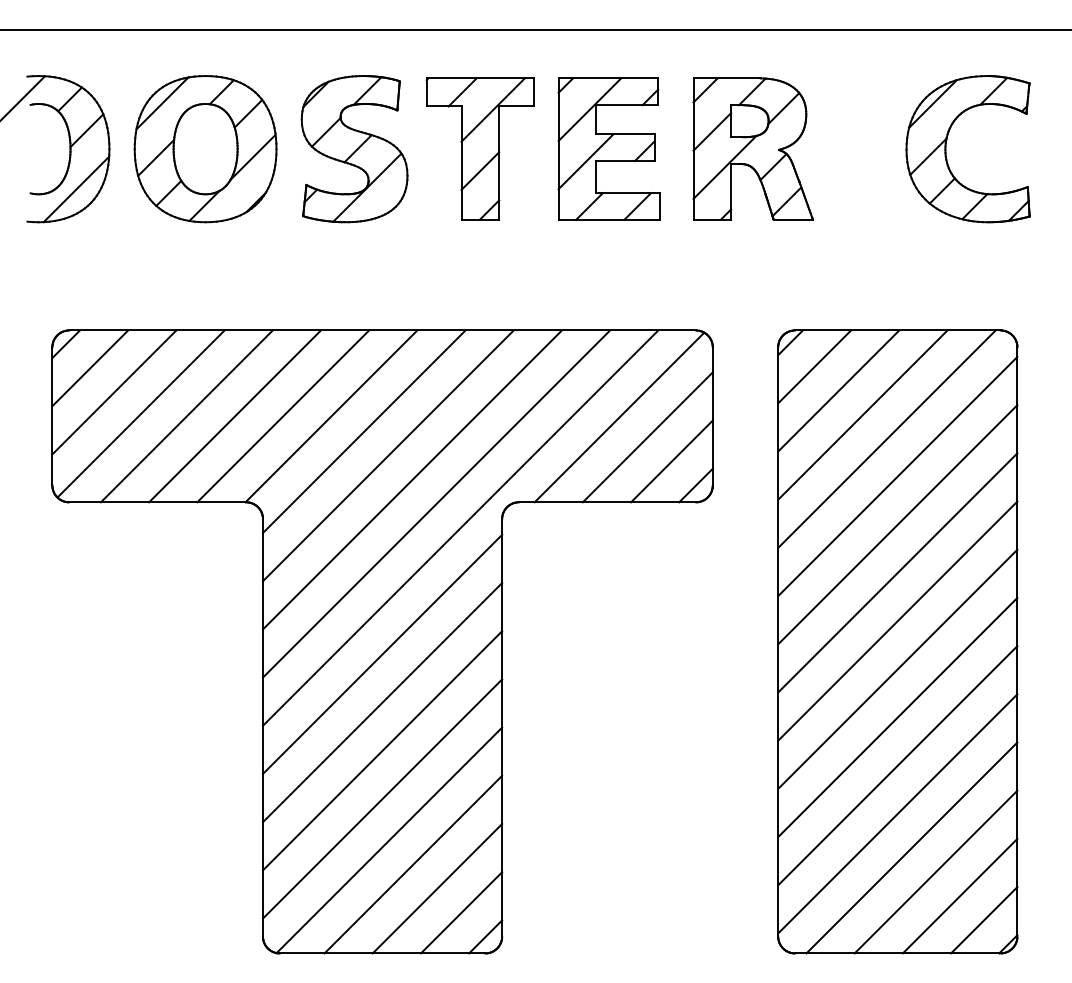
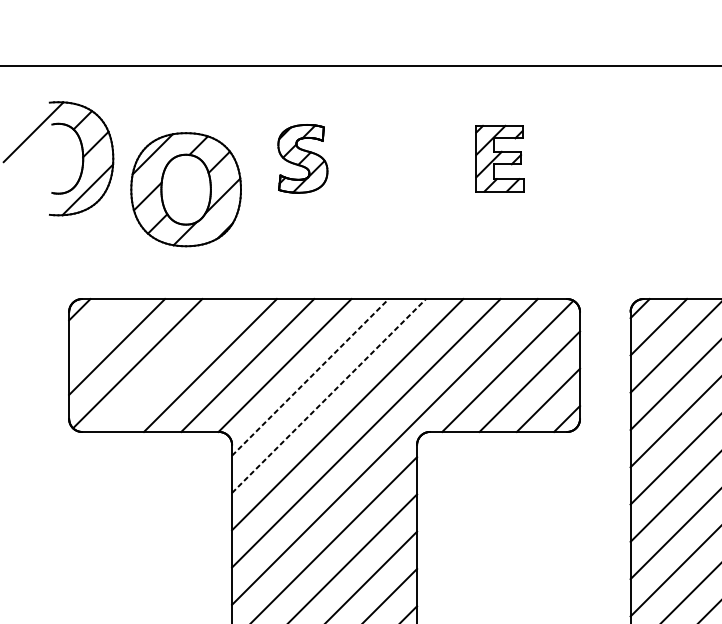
part: (479, 148) -> (399, 158), removed
part: (608, 148) -> (499, 158), size x0.6
part: (752, 148) -> (610, 158), removed
part: (205, 149) -> (186, 189), moved
part: (354, 149) -> (302, 159), size x0.6
line: (90, 368) -> (98, 328), removed
line: (186, 416) -> (172, 365), removed
line: (364, 431) -> (310, 377), solid -> dashed
line: (388, 455) -> (329, 395), solid -> dashed

